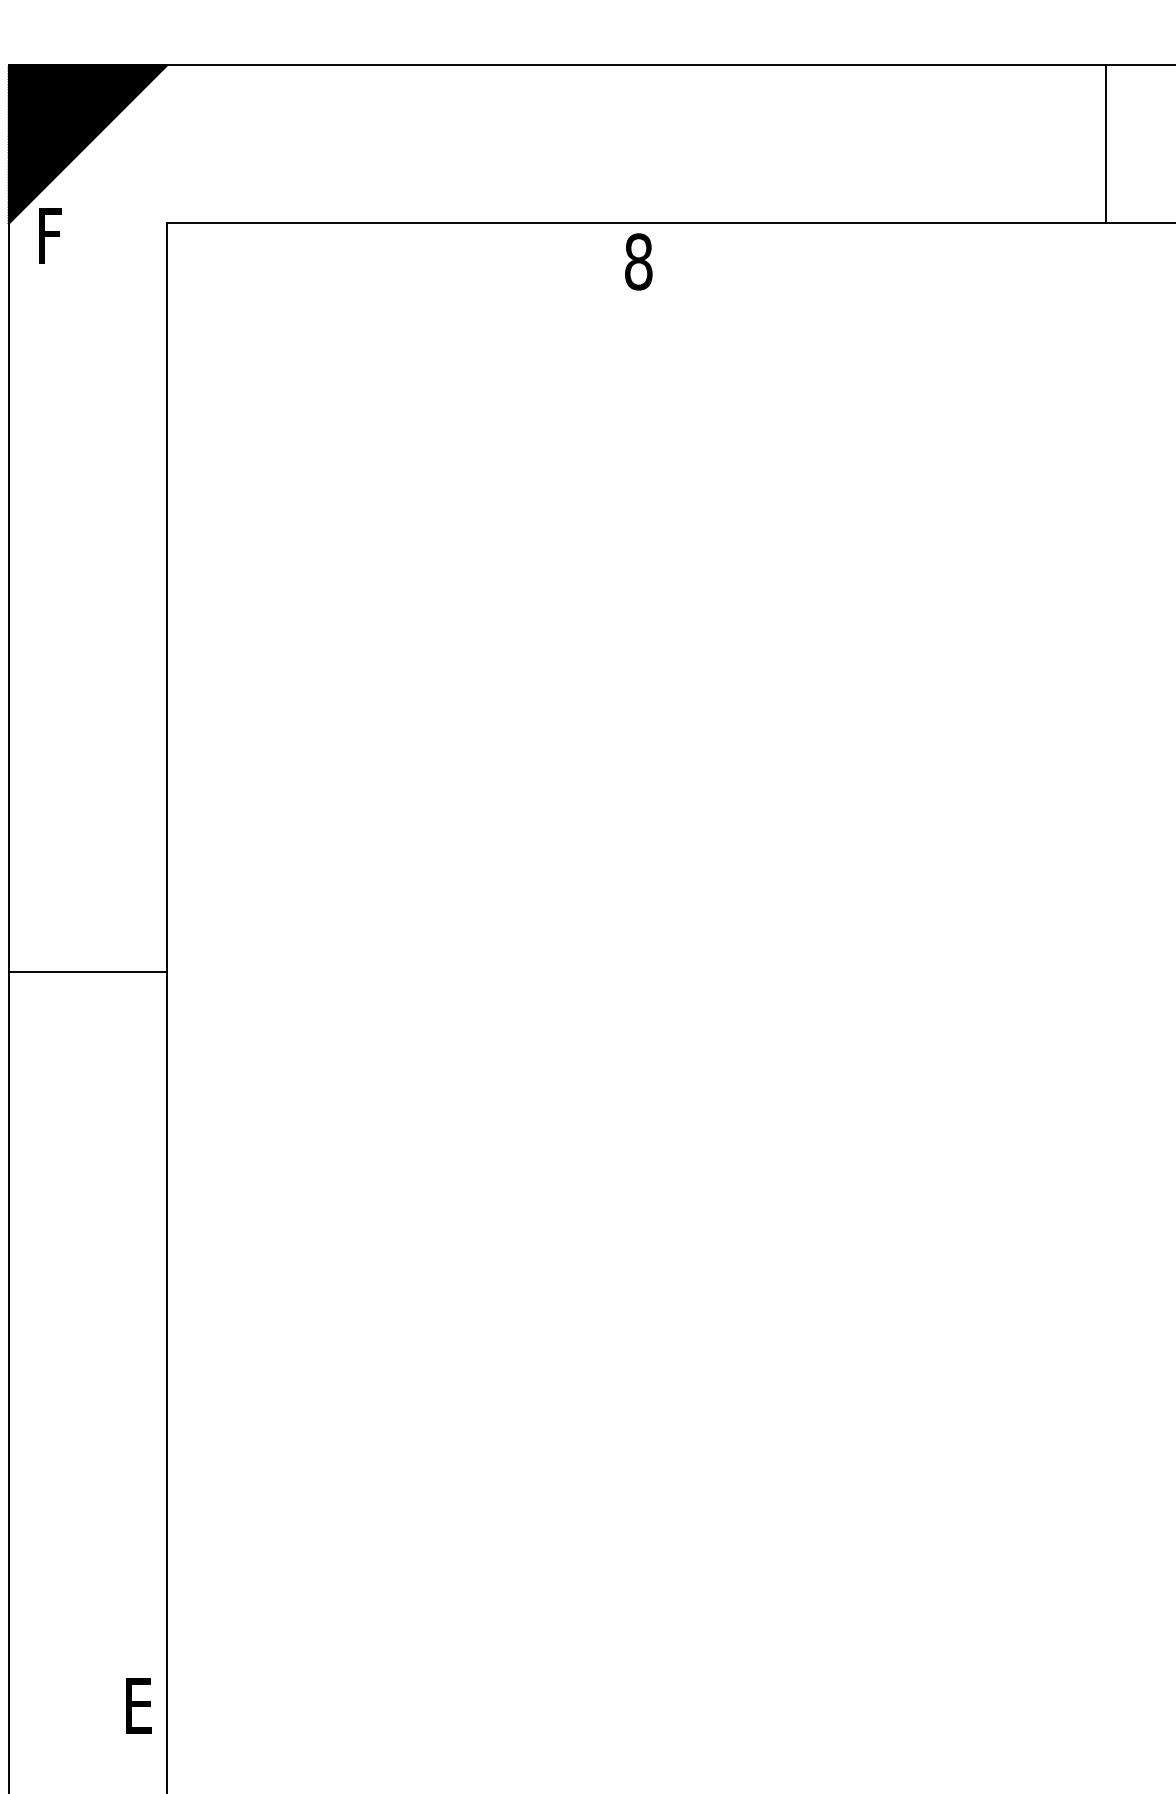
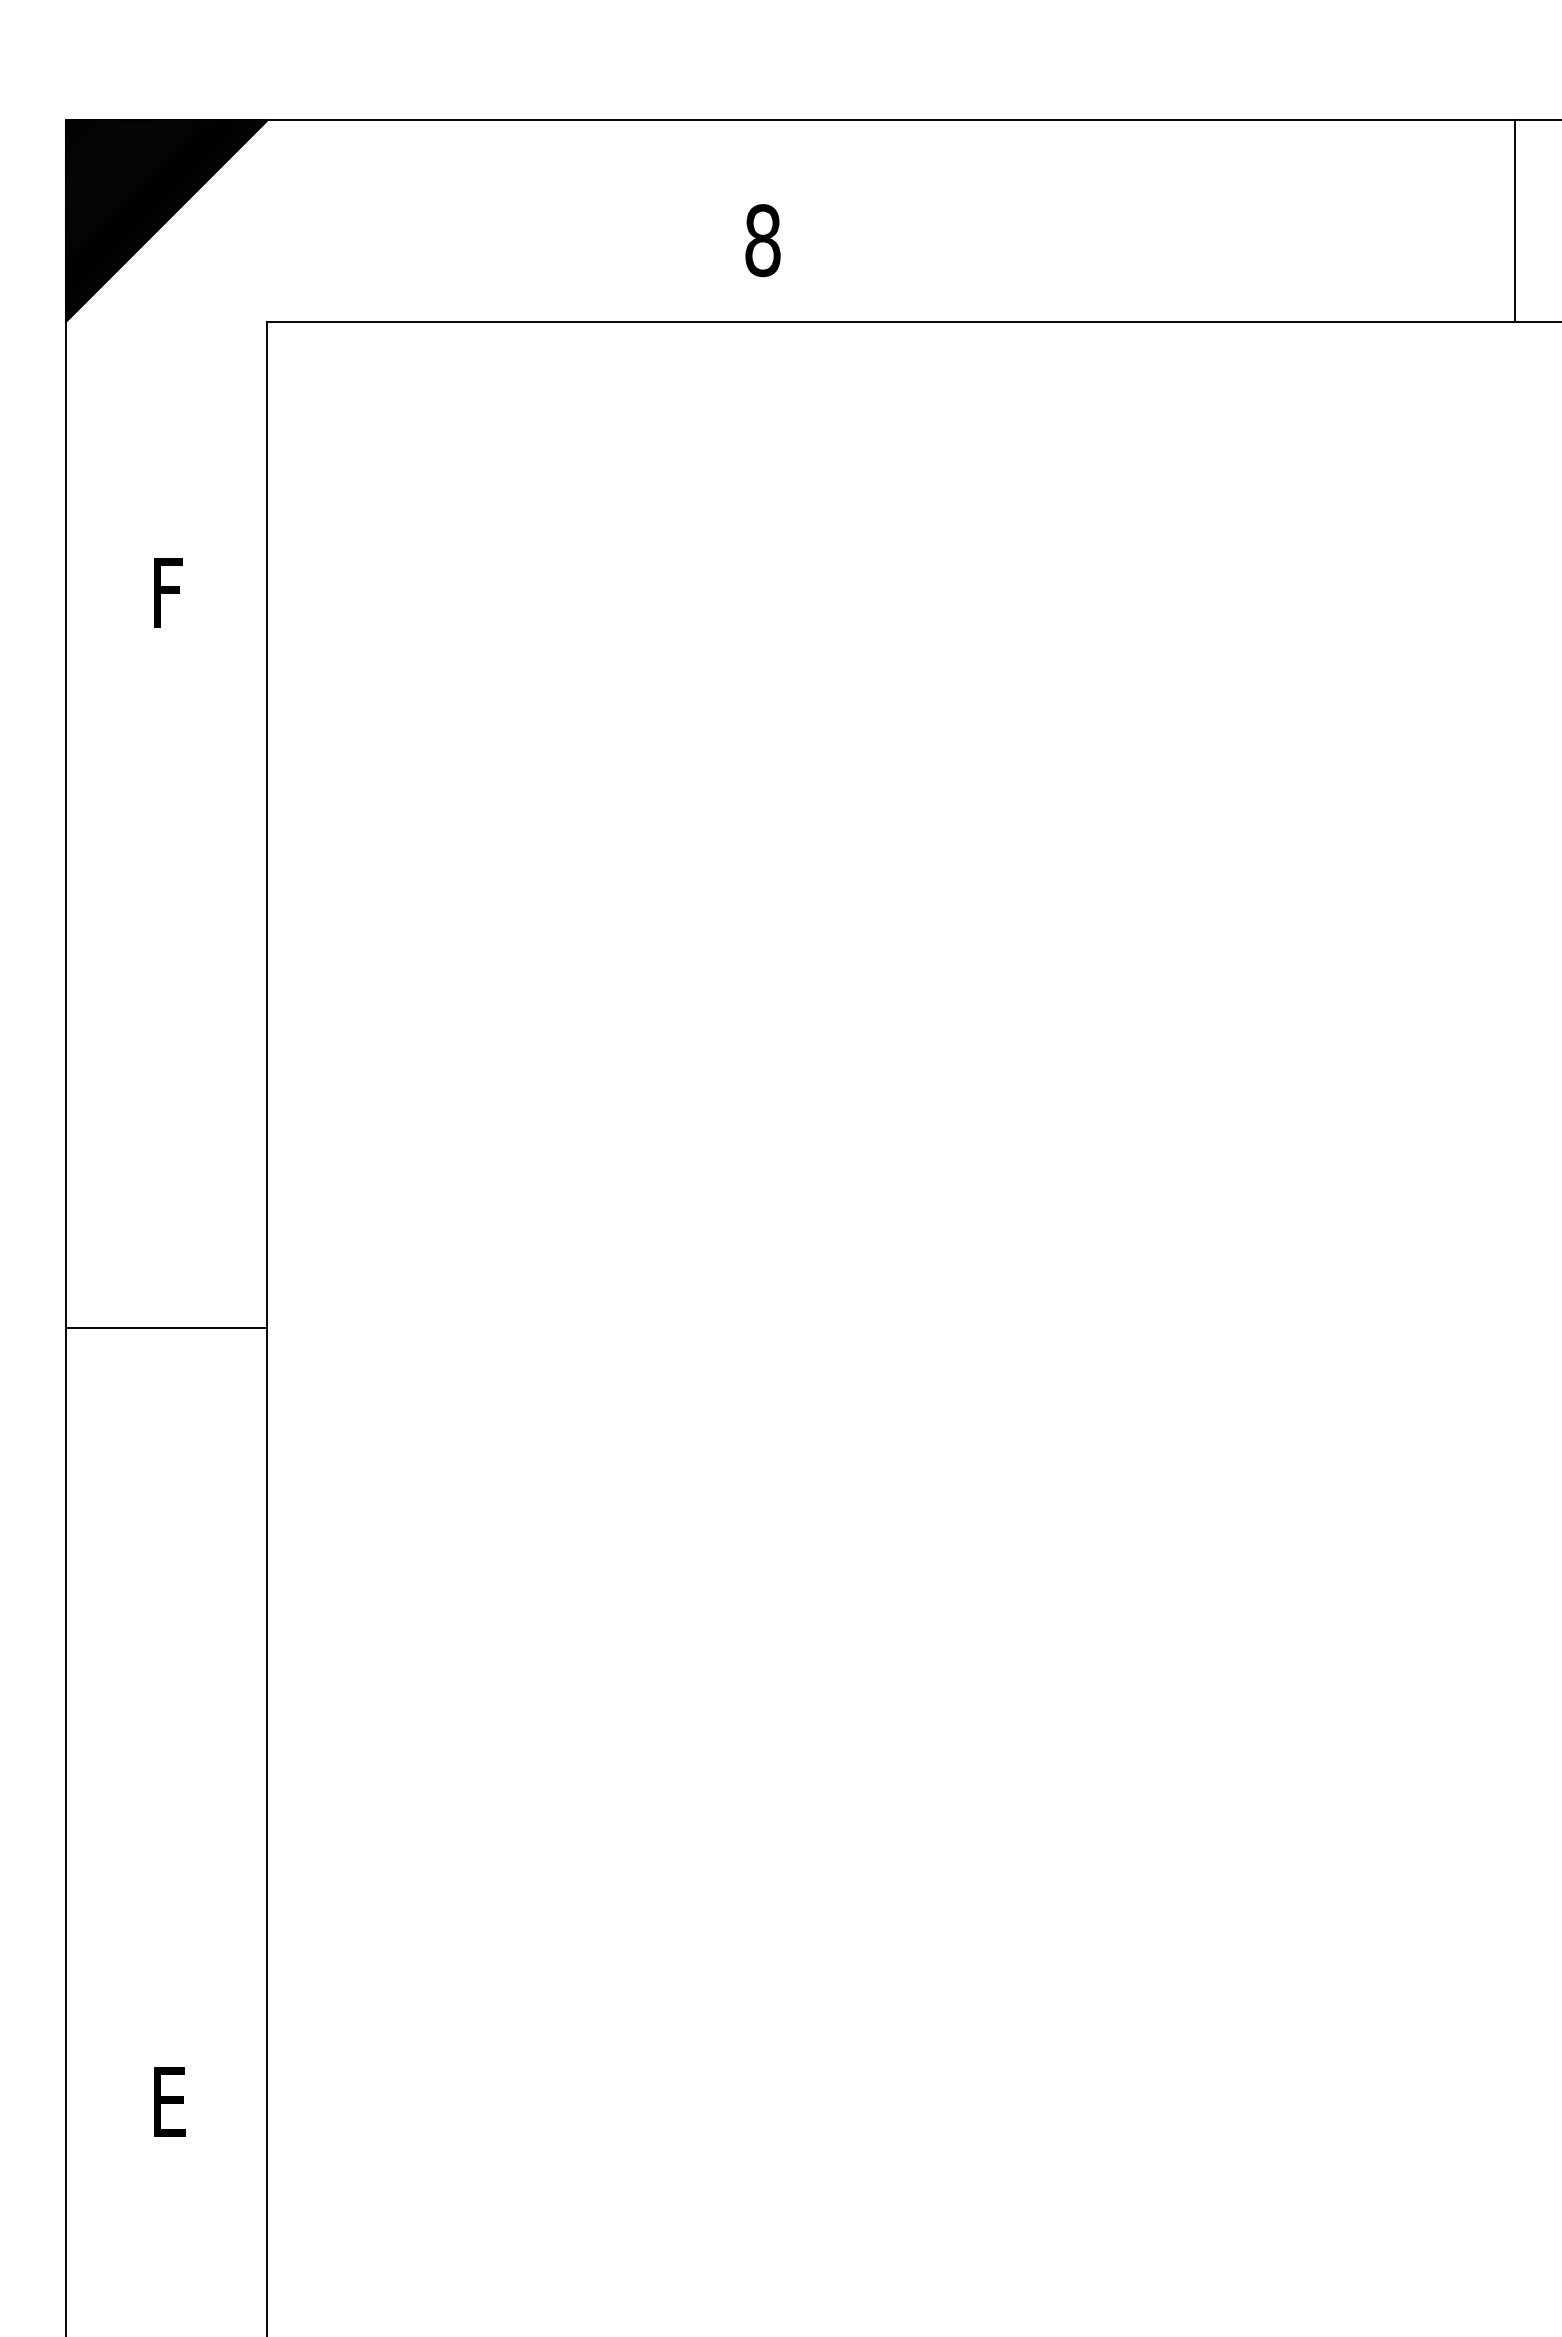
line: (1106, 144) -> (1515, 220), moved
text: (50, 235) -> (168, 592), moved
text: (638, 261) -> (762, 240), moved
line: (87, 971) -> (166, 1327), moved
text: (138, 1705) -> (169, 2101), moved

